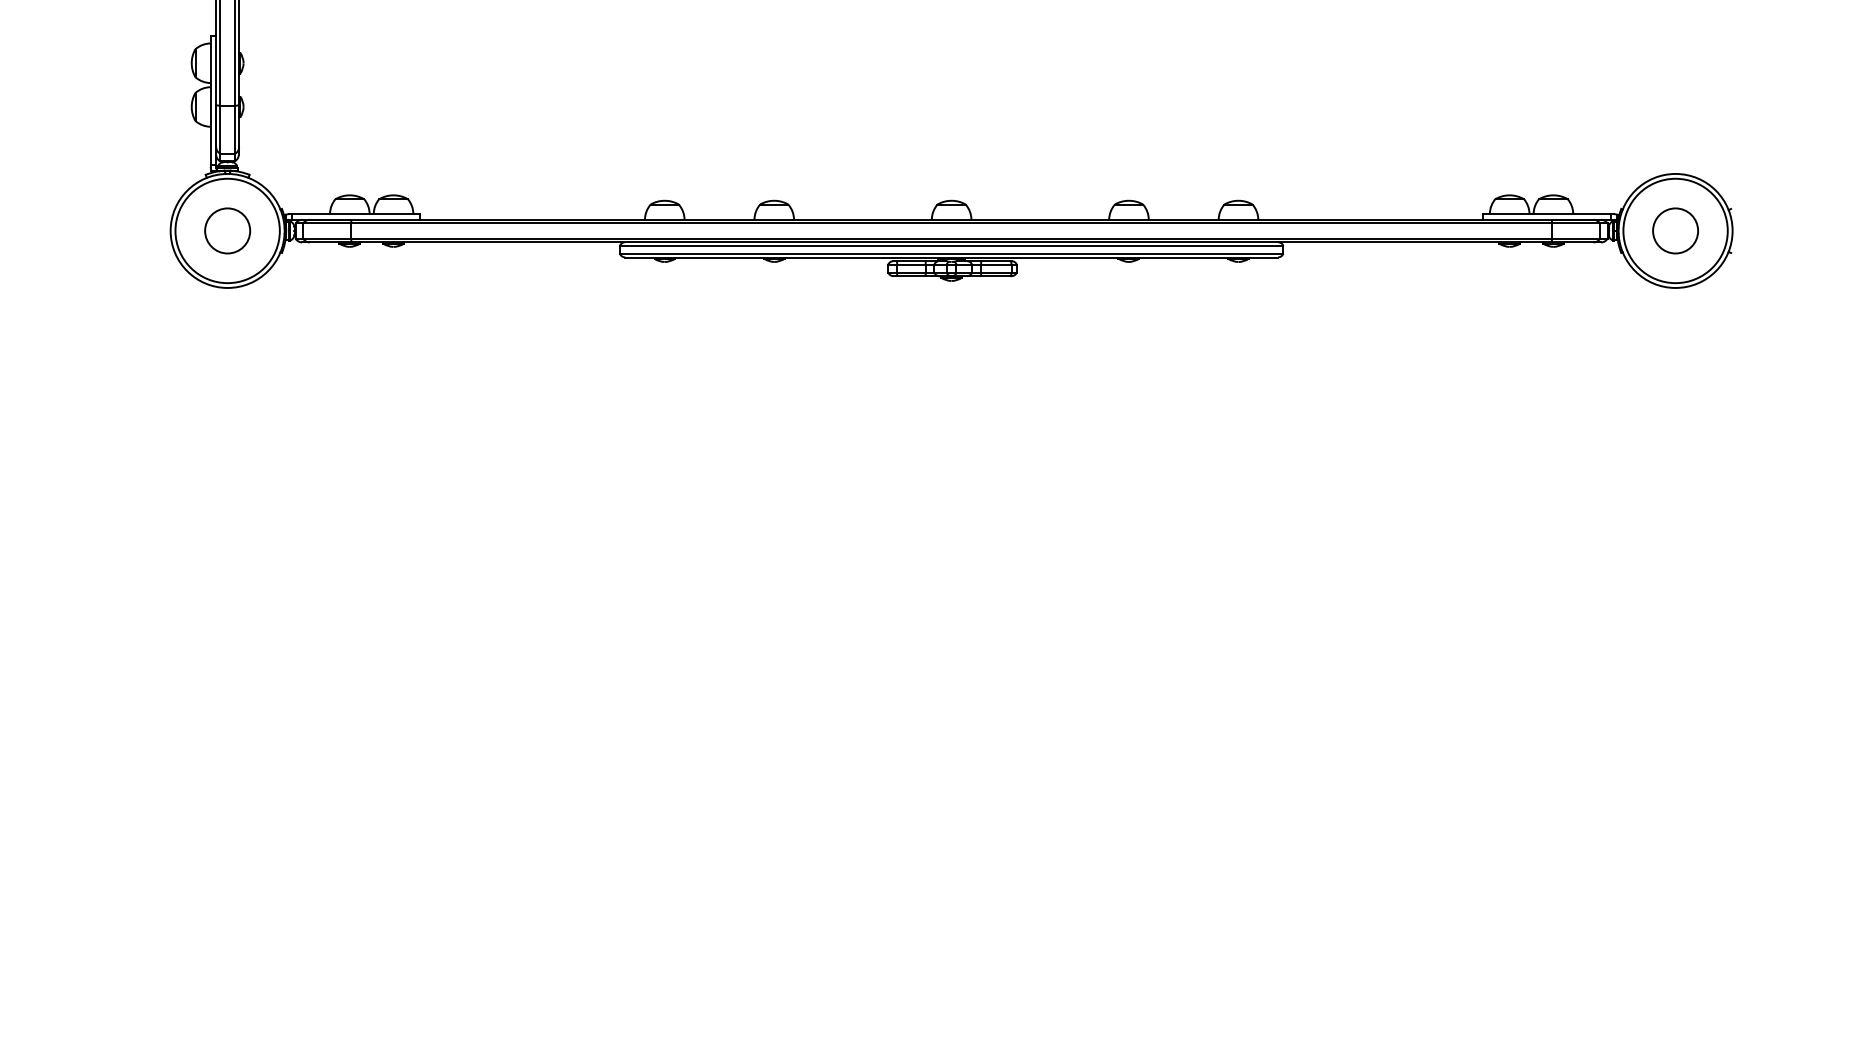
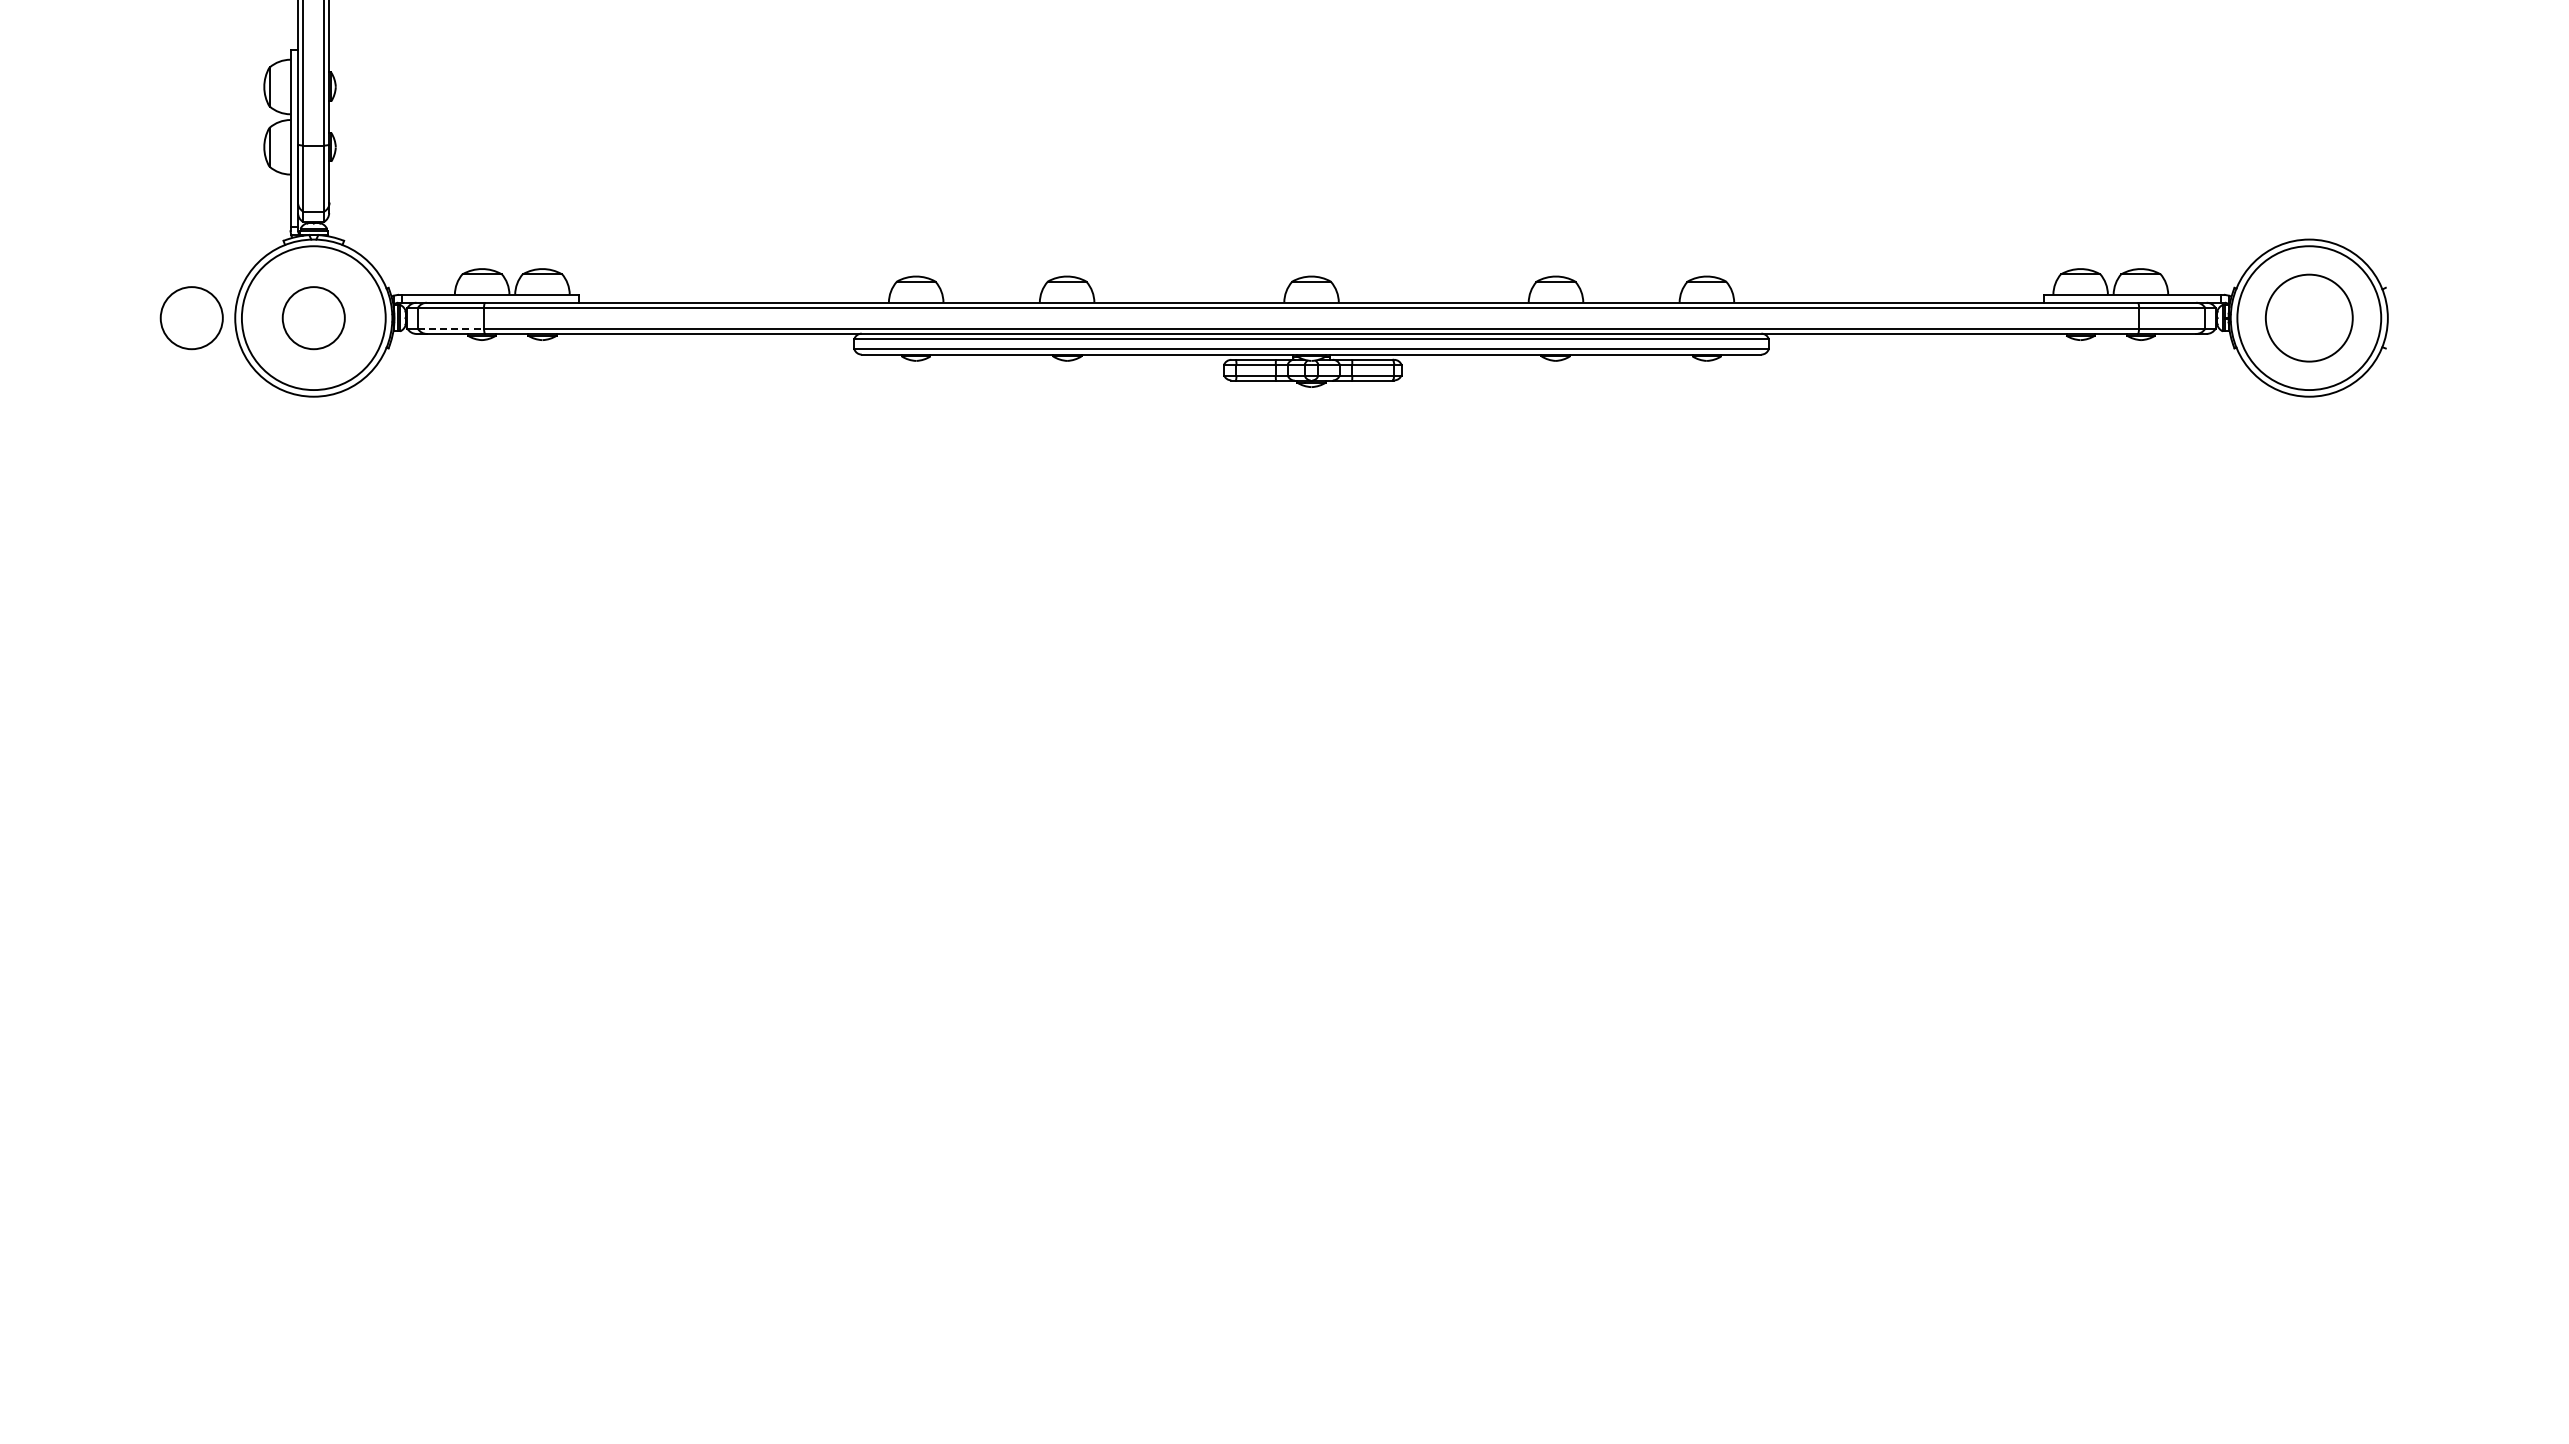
circle: (138, 231) -> (191, 318), added
circle: (1675, 231) -> (2309, 318), size x1.4
line: (327, 238) -> (451, 328), solid -> dashed

